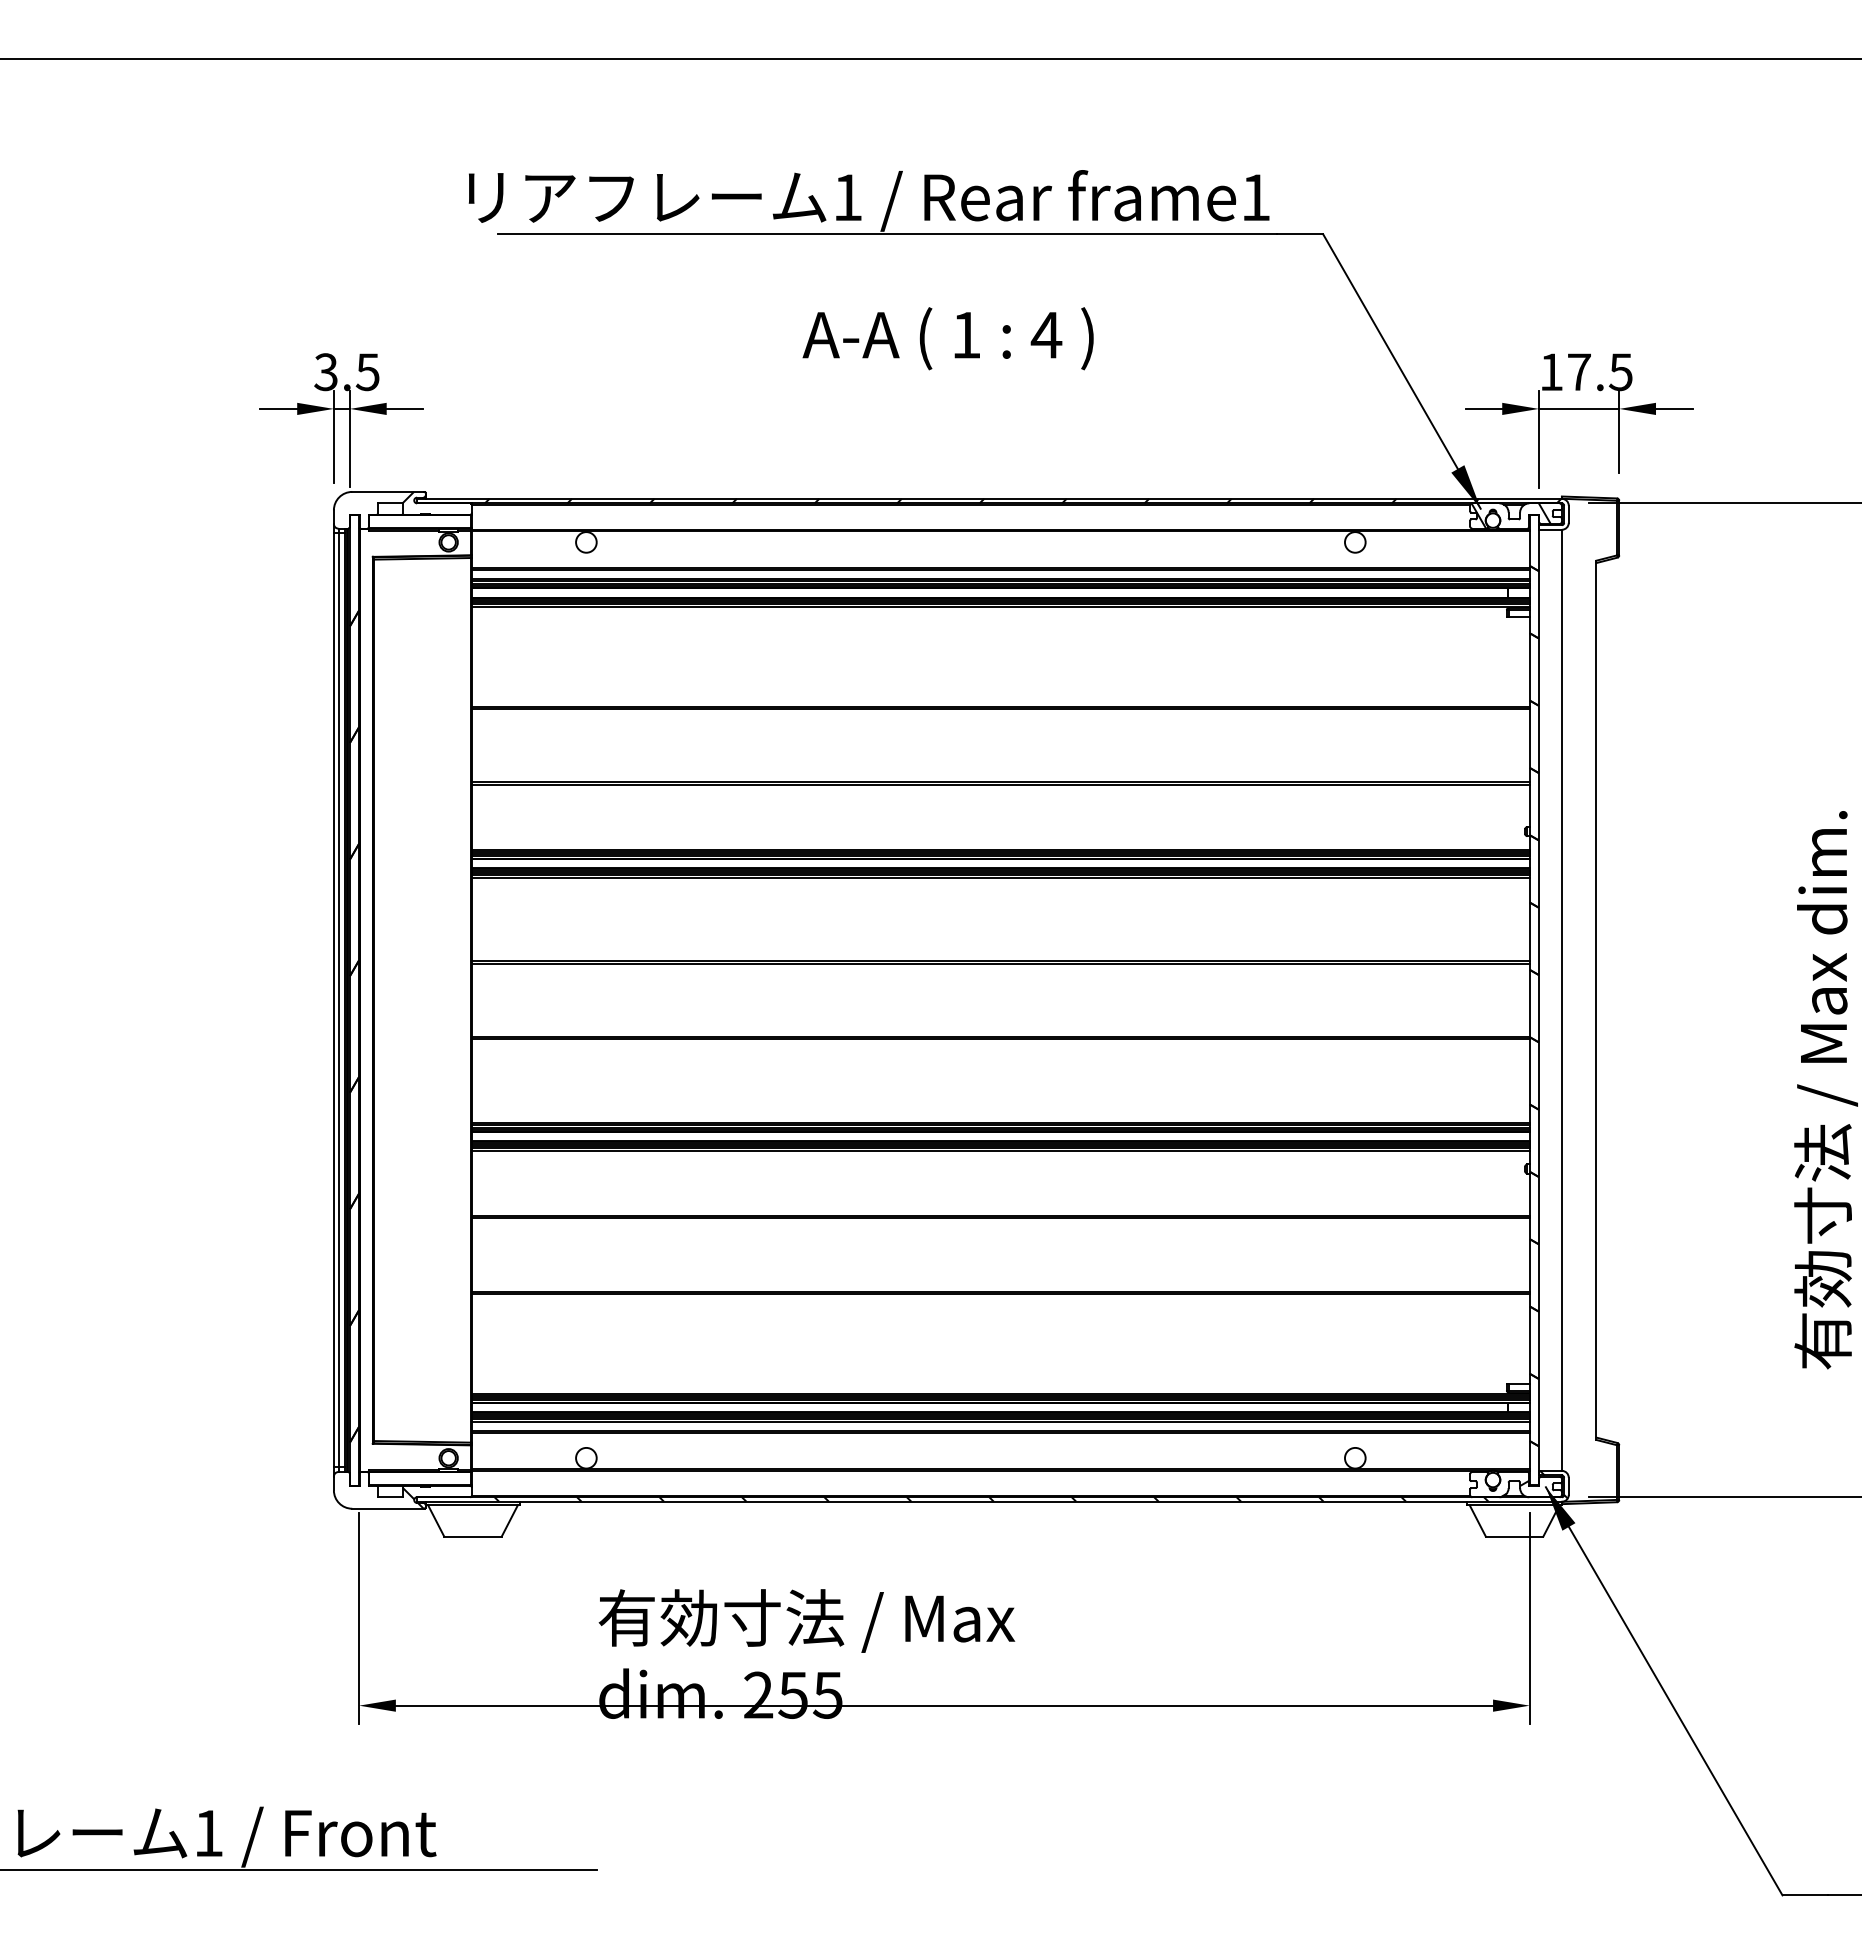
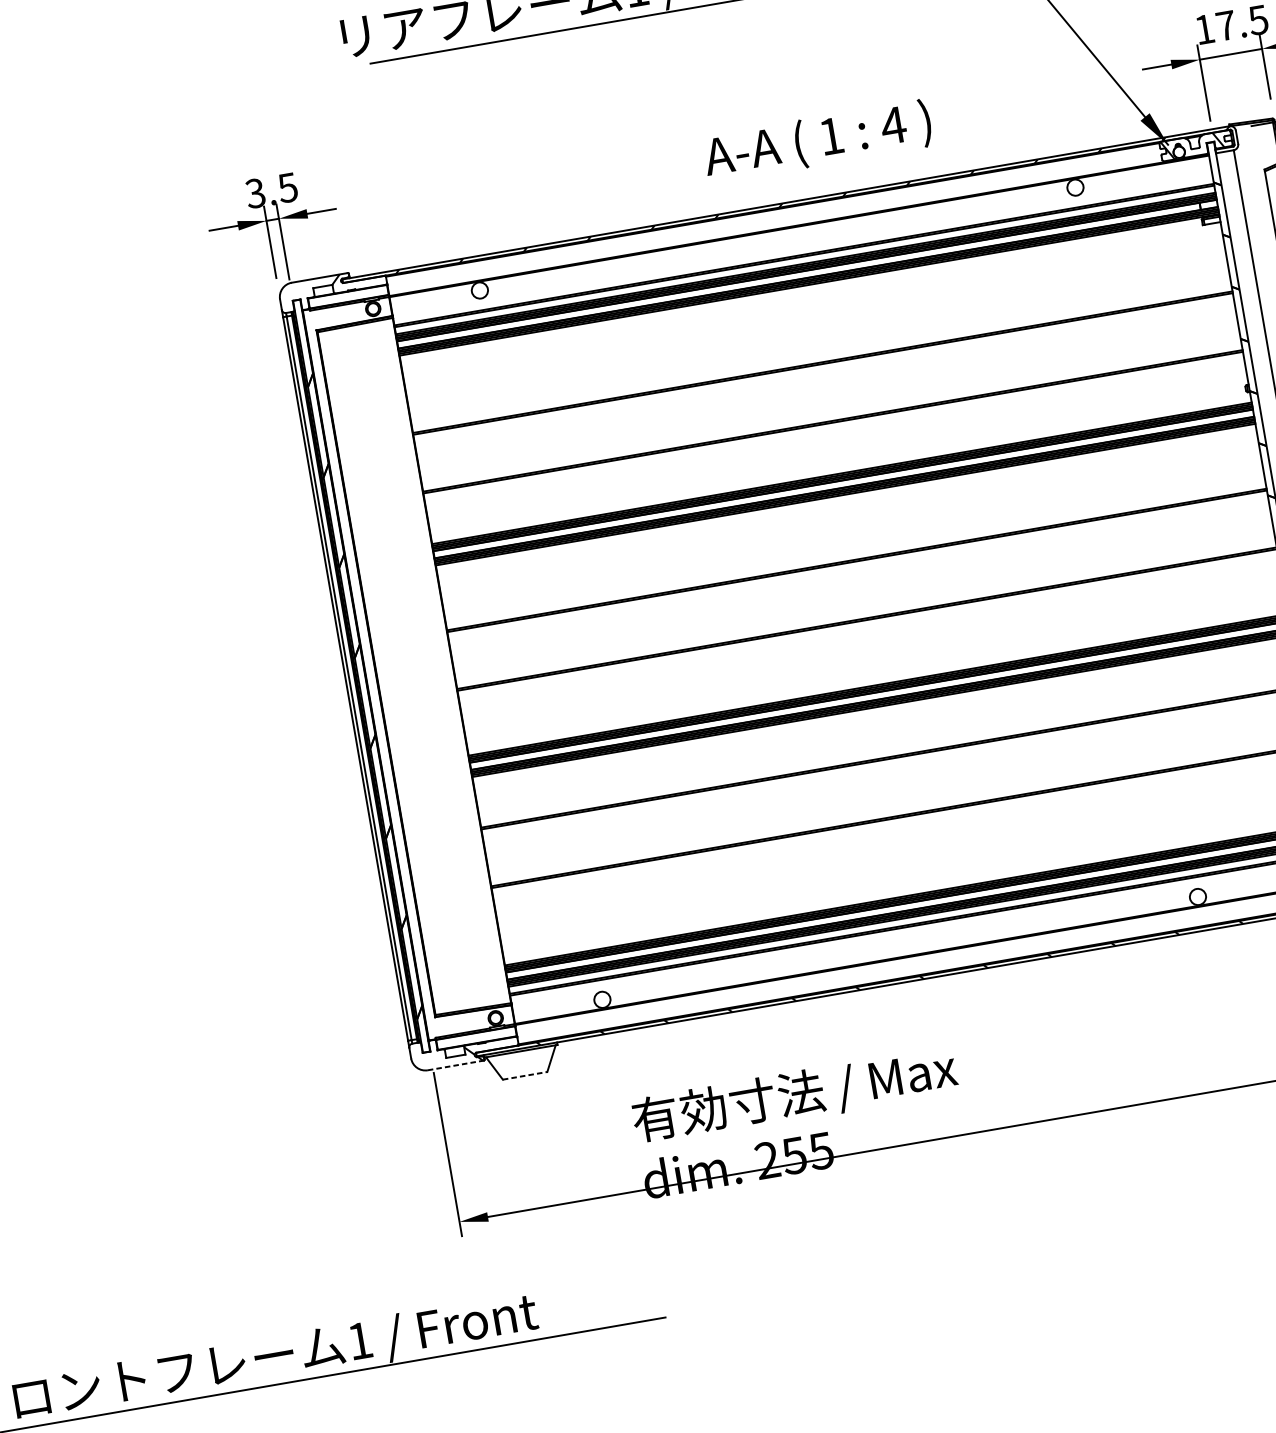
text: (947, 338) -> (817, 141), moved
line: (388, 1508) -> (455, 1065), solid -> dashed
line: (473, 1536) -> (525, 1075), solid -> dashed

